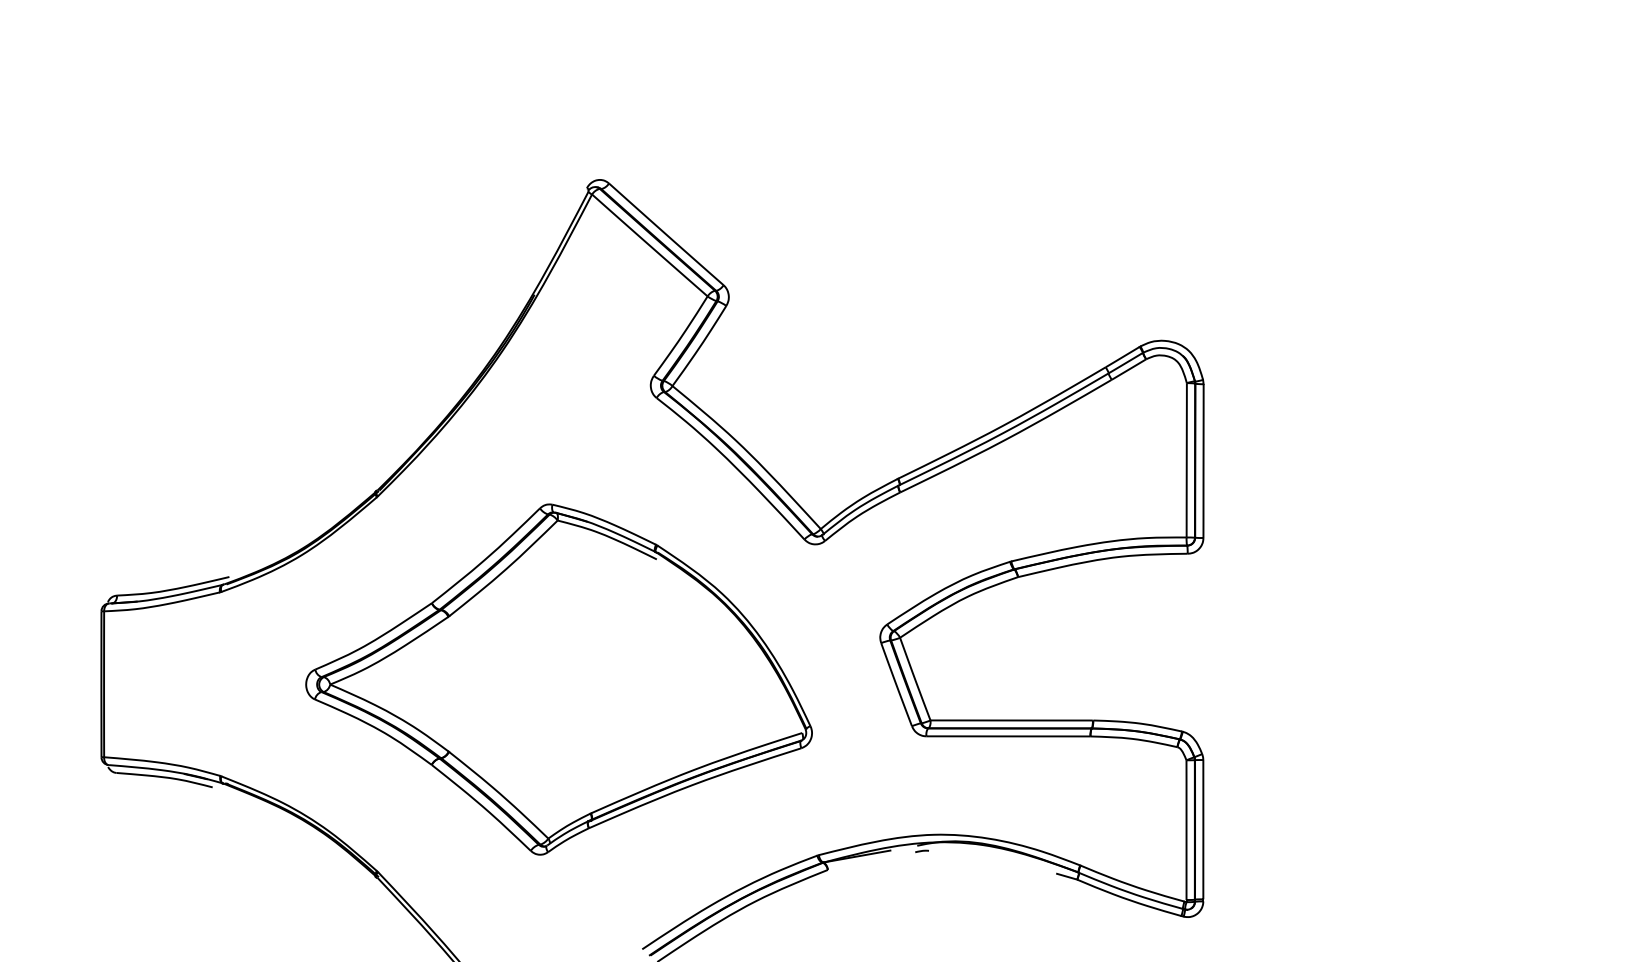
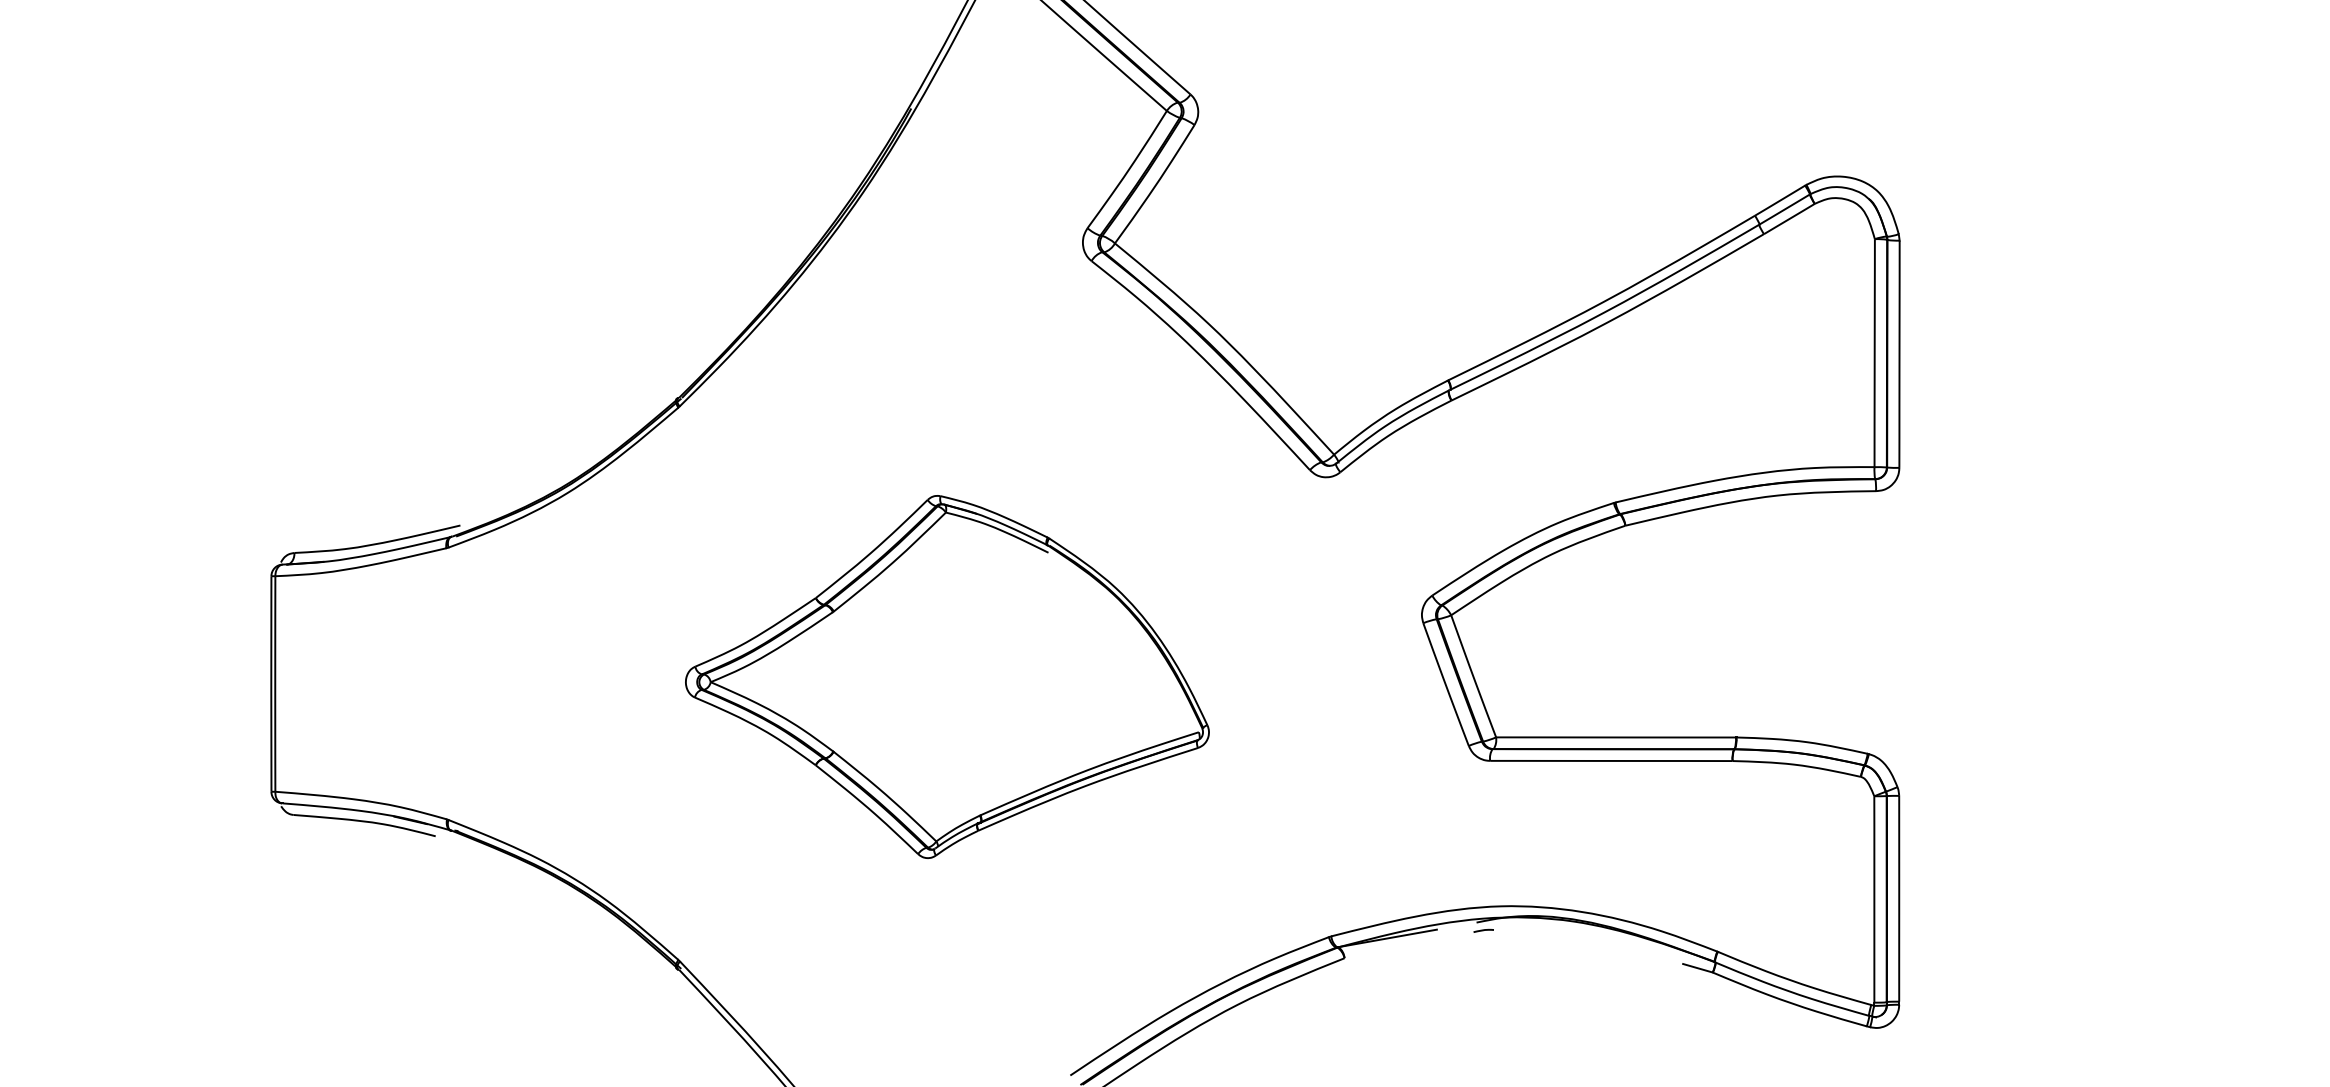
part: (558, 679) -> (946, 676), size x0.7

